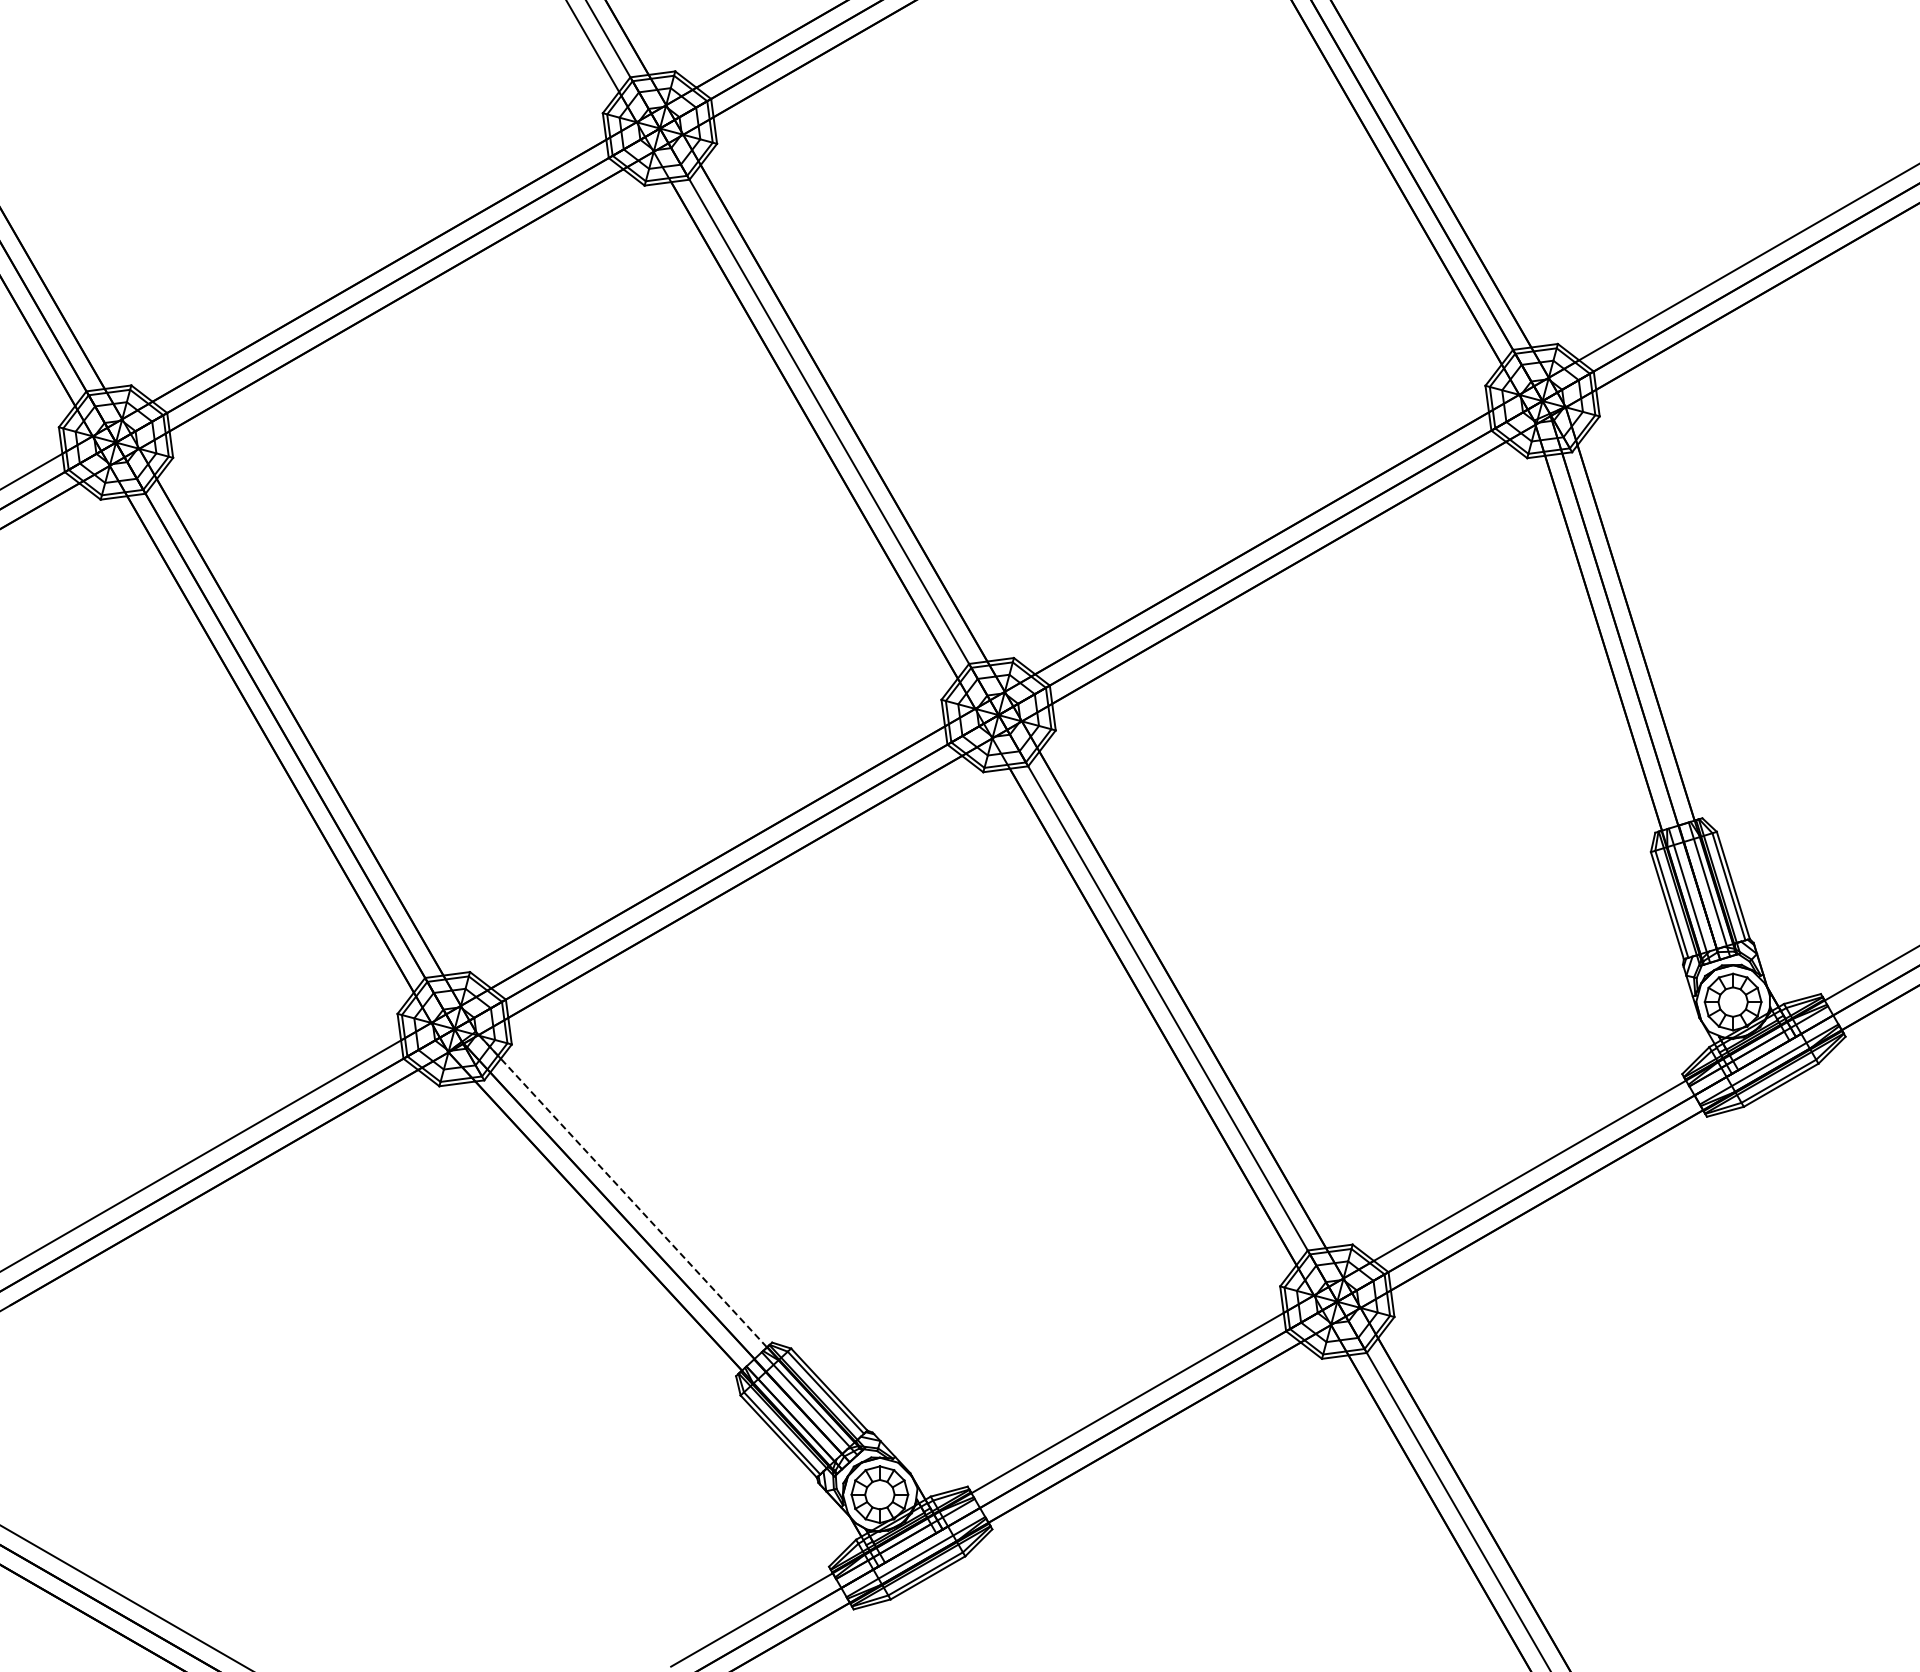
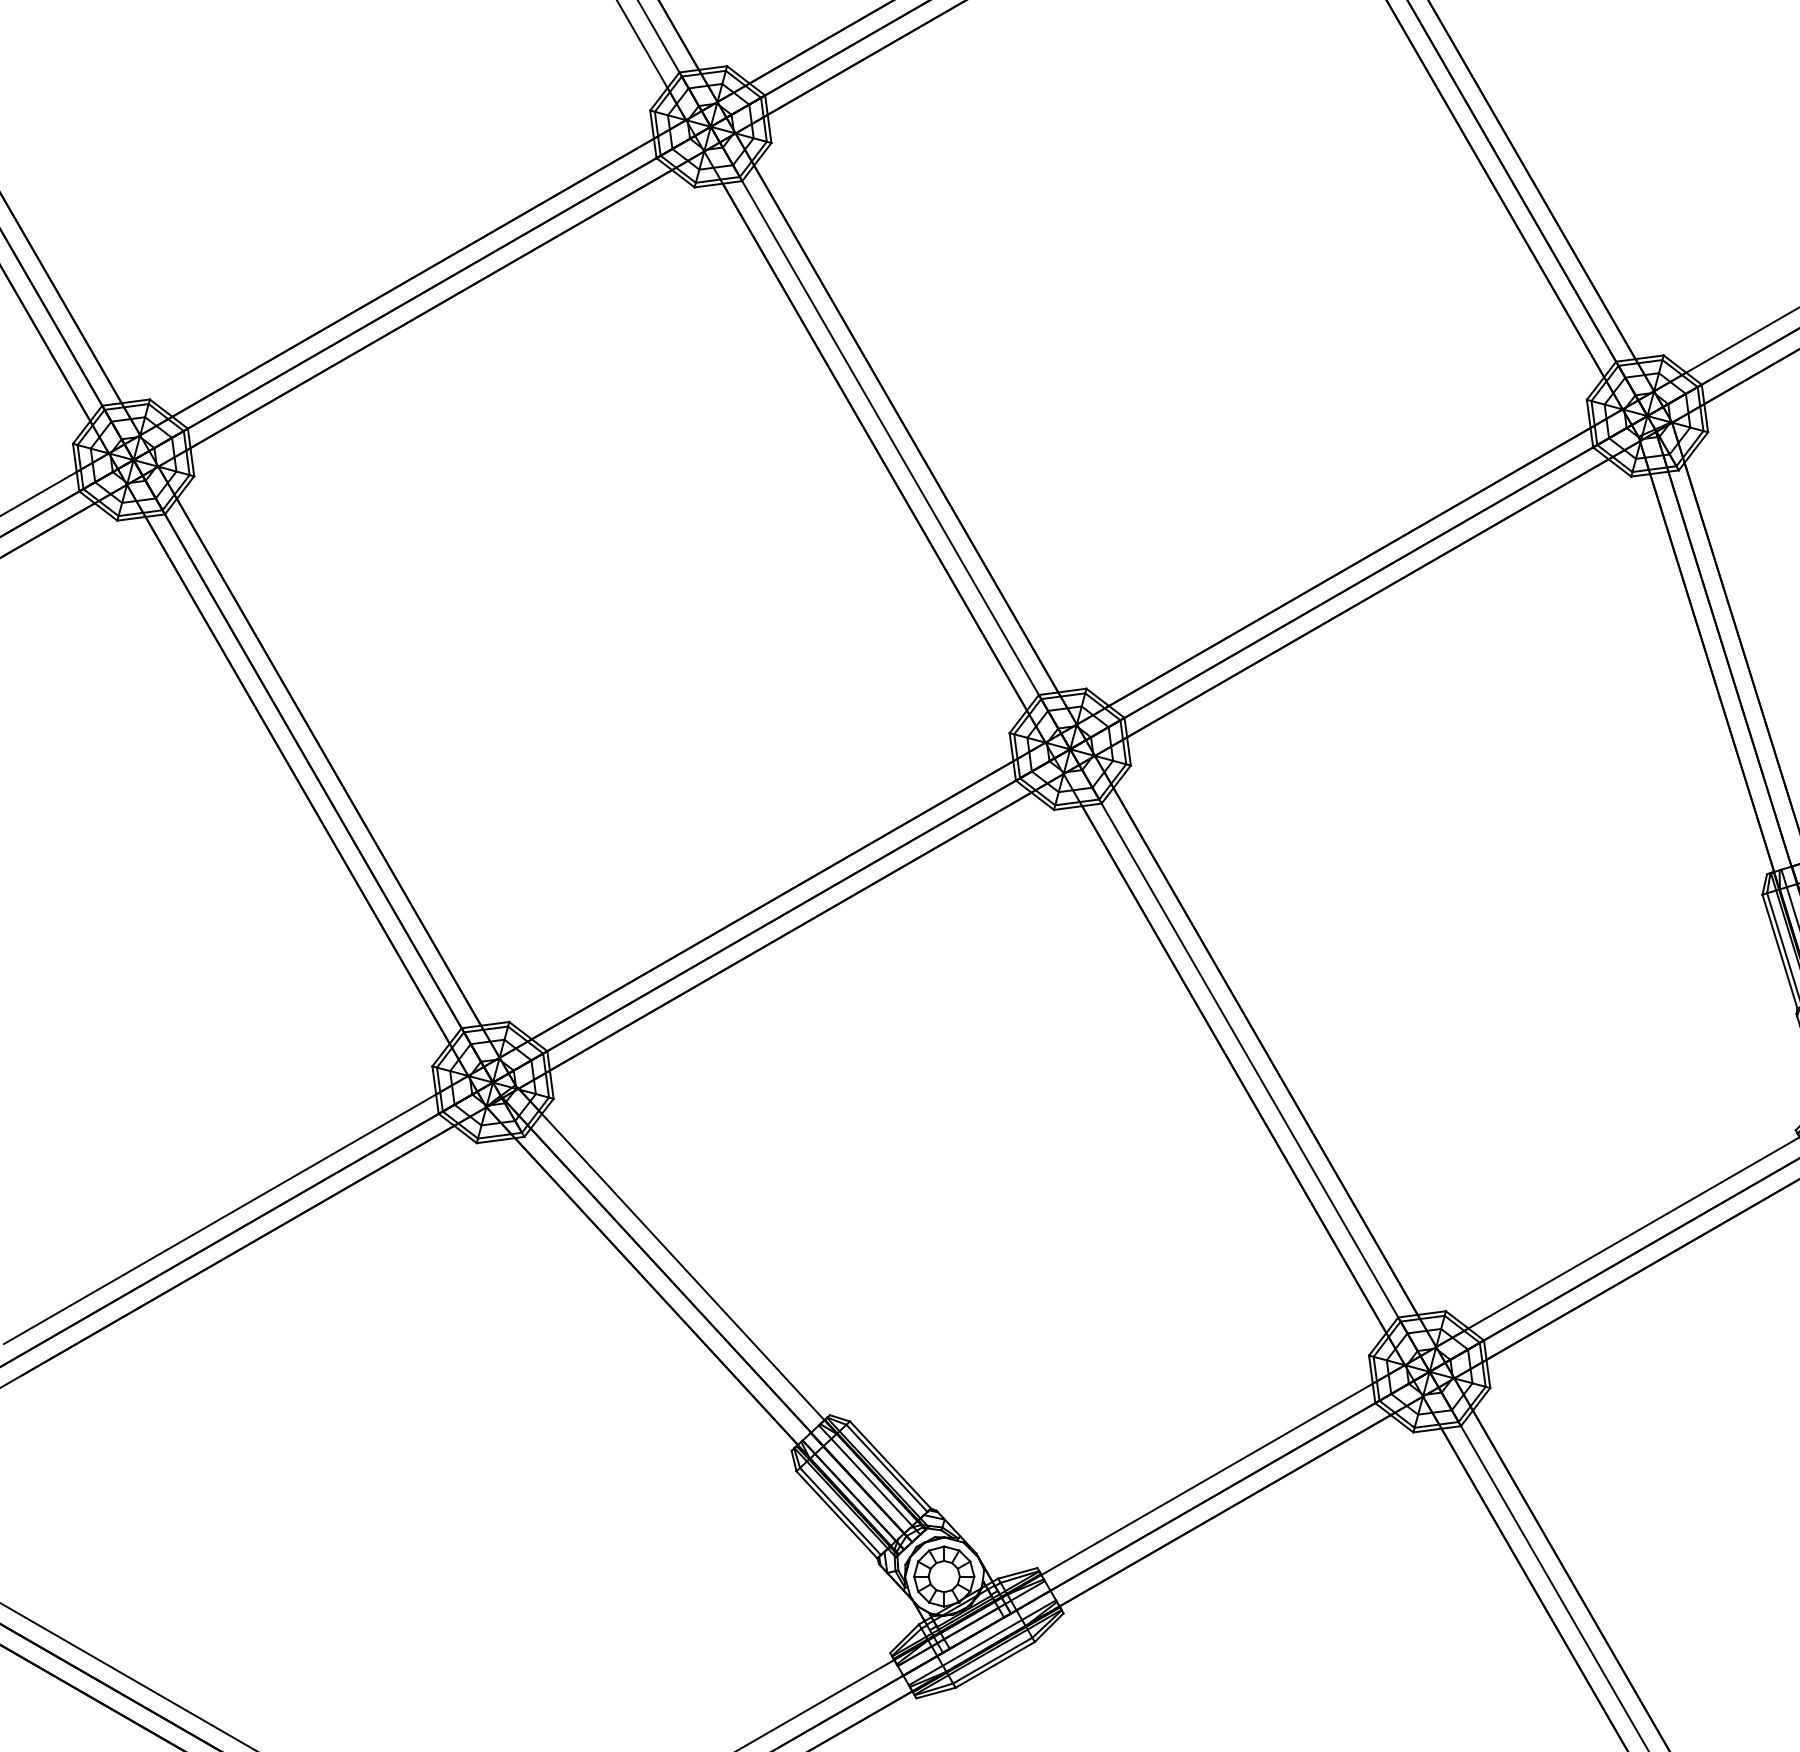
line: (622, 1191) -> (671, 1254), dashed -> solid

